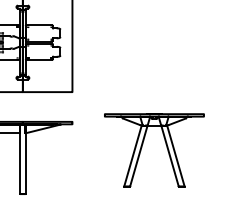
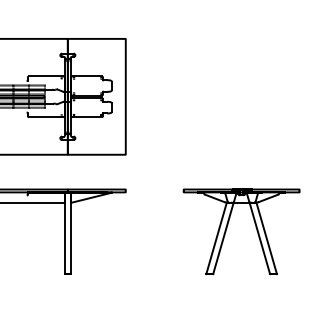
part: (143, 144) -> (228, 225), moved

